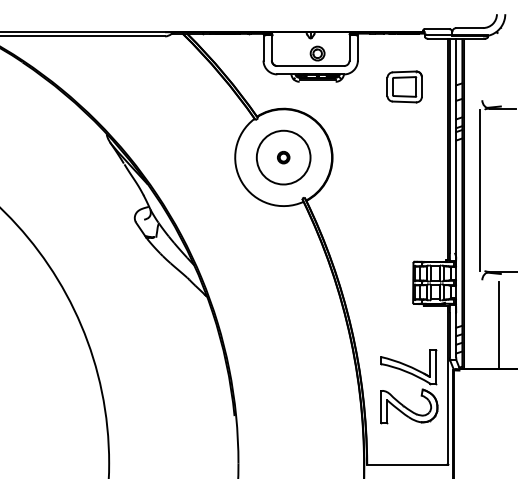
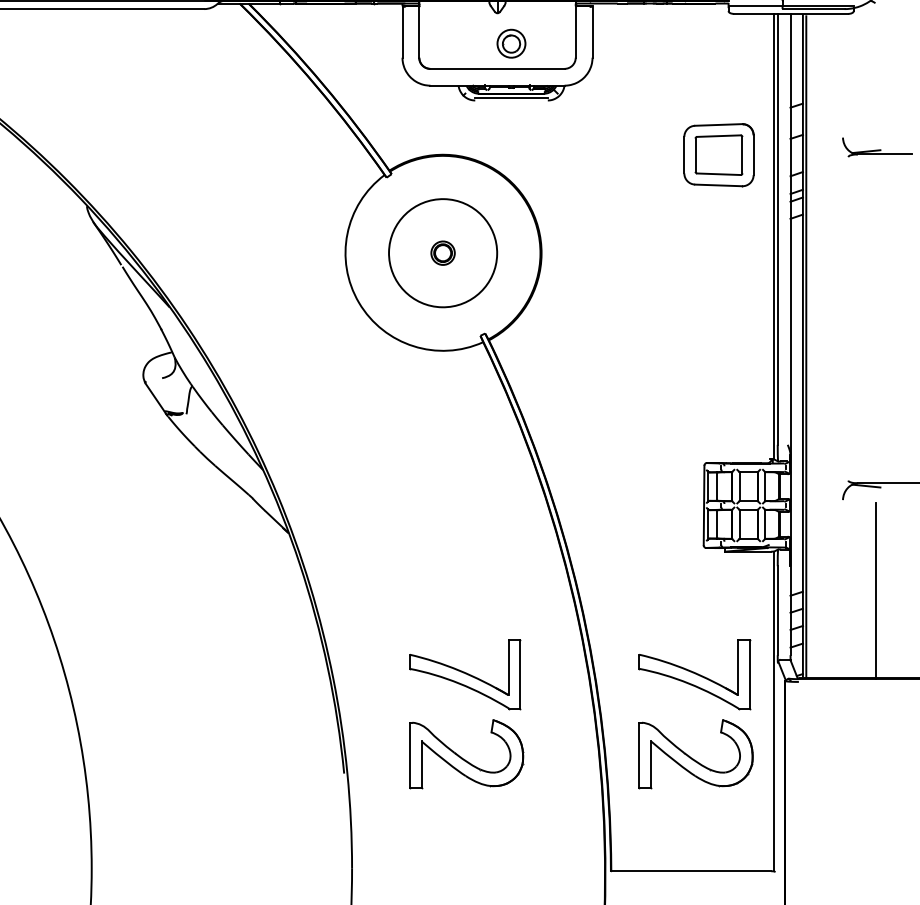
part: (404, 86) -> (718, 154), moved
line: (479, 189) -> (837, 317), removed
part: (300, 376) -> (476, 693), added

